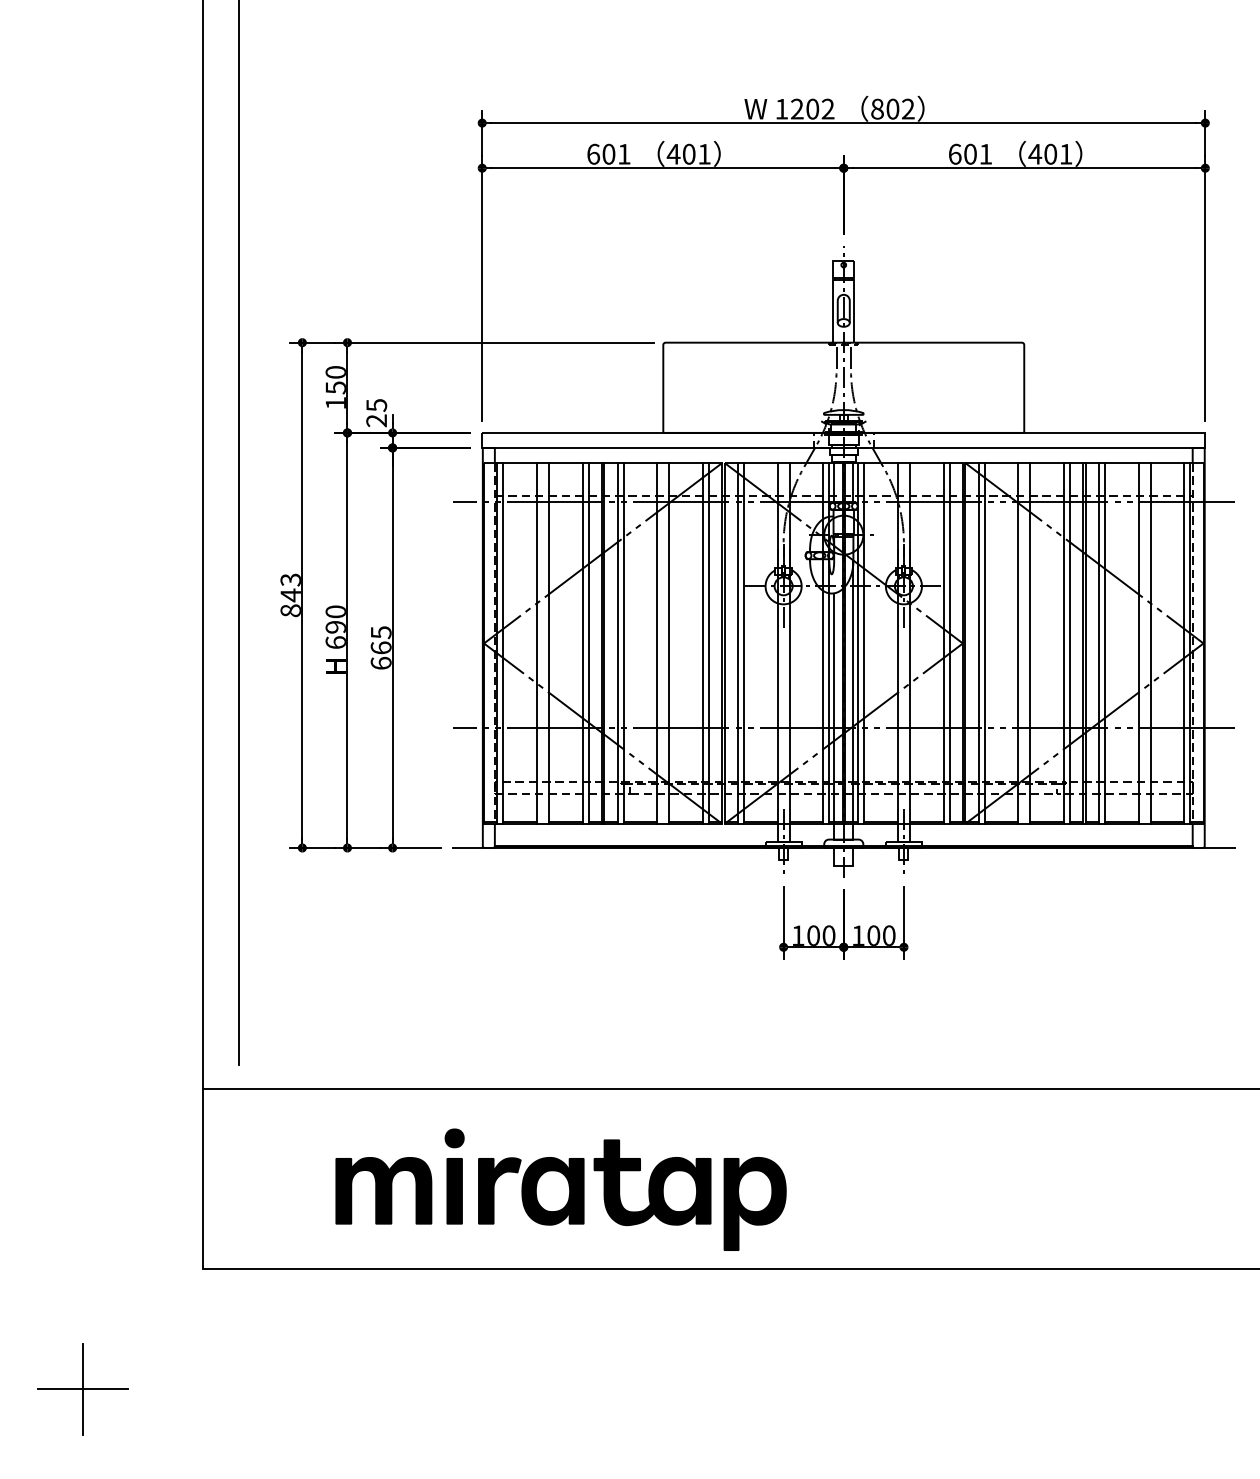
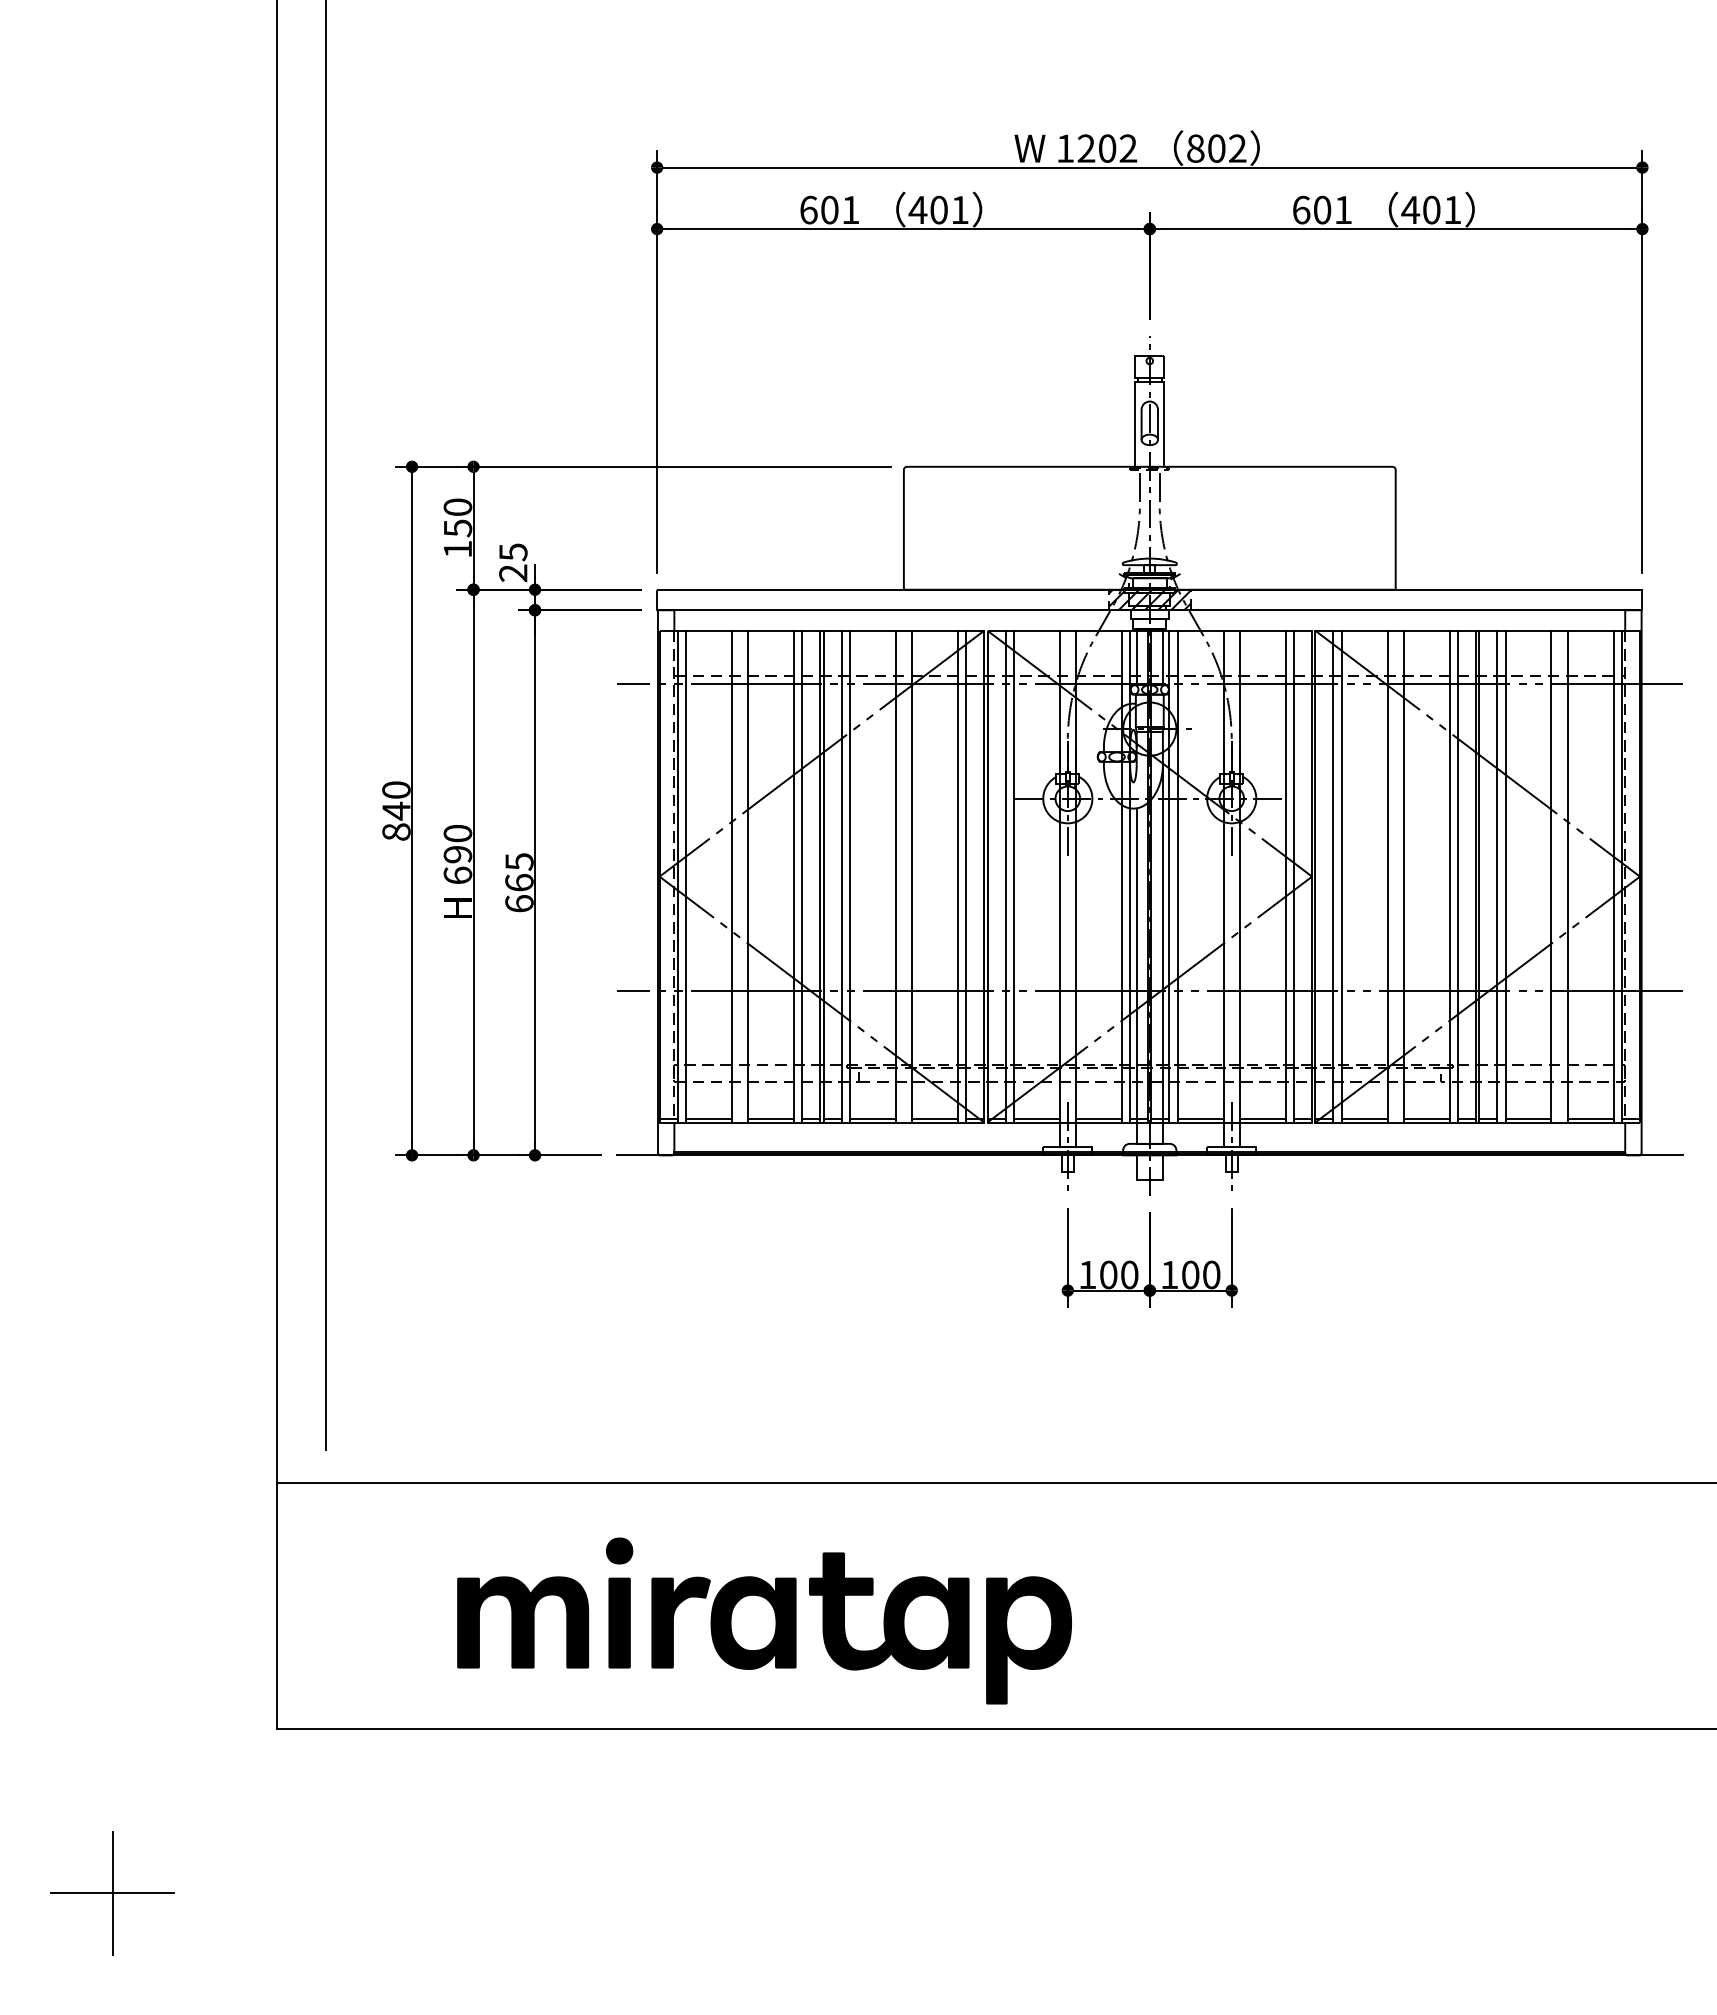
hatch: (843, 440) -> (1149, 599), added
text: (290, 580) -> (396, 790), 843 -> 840

